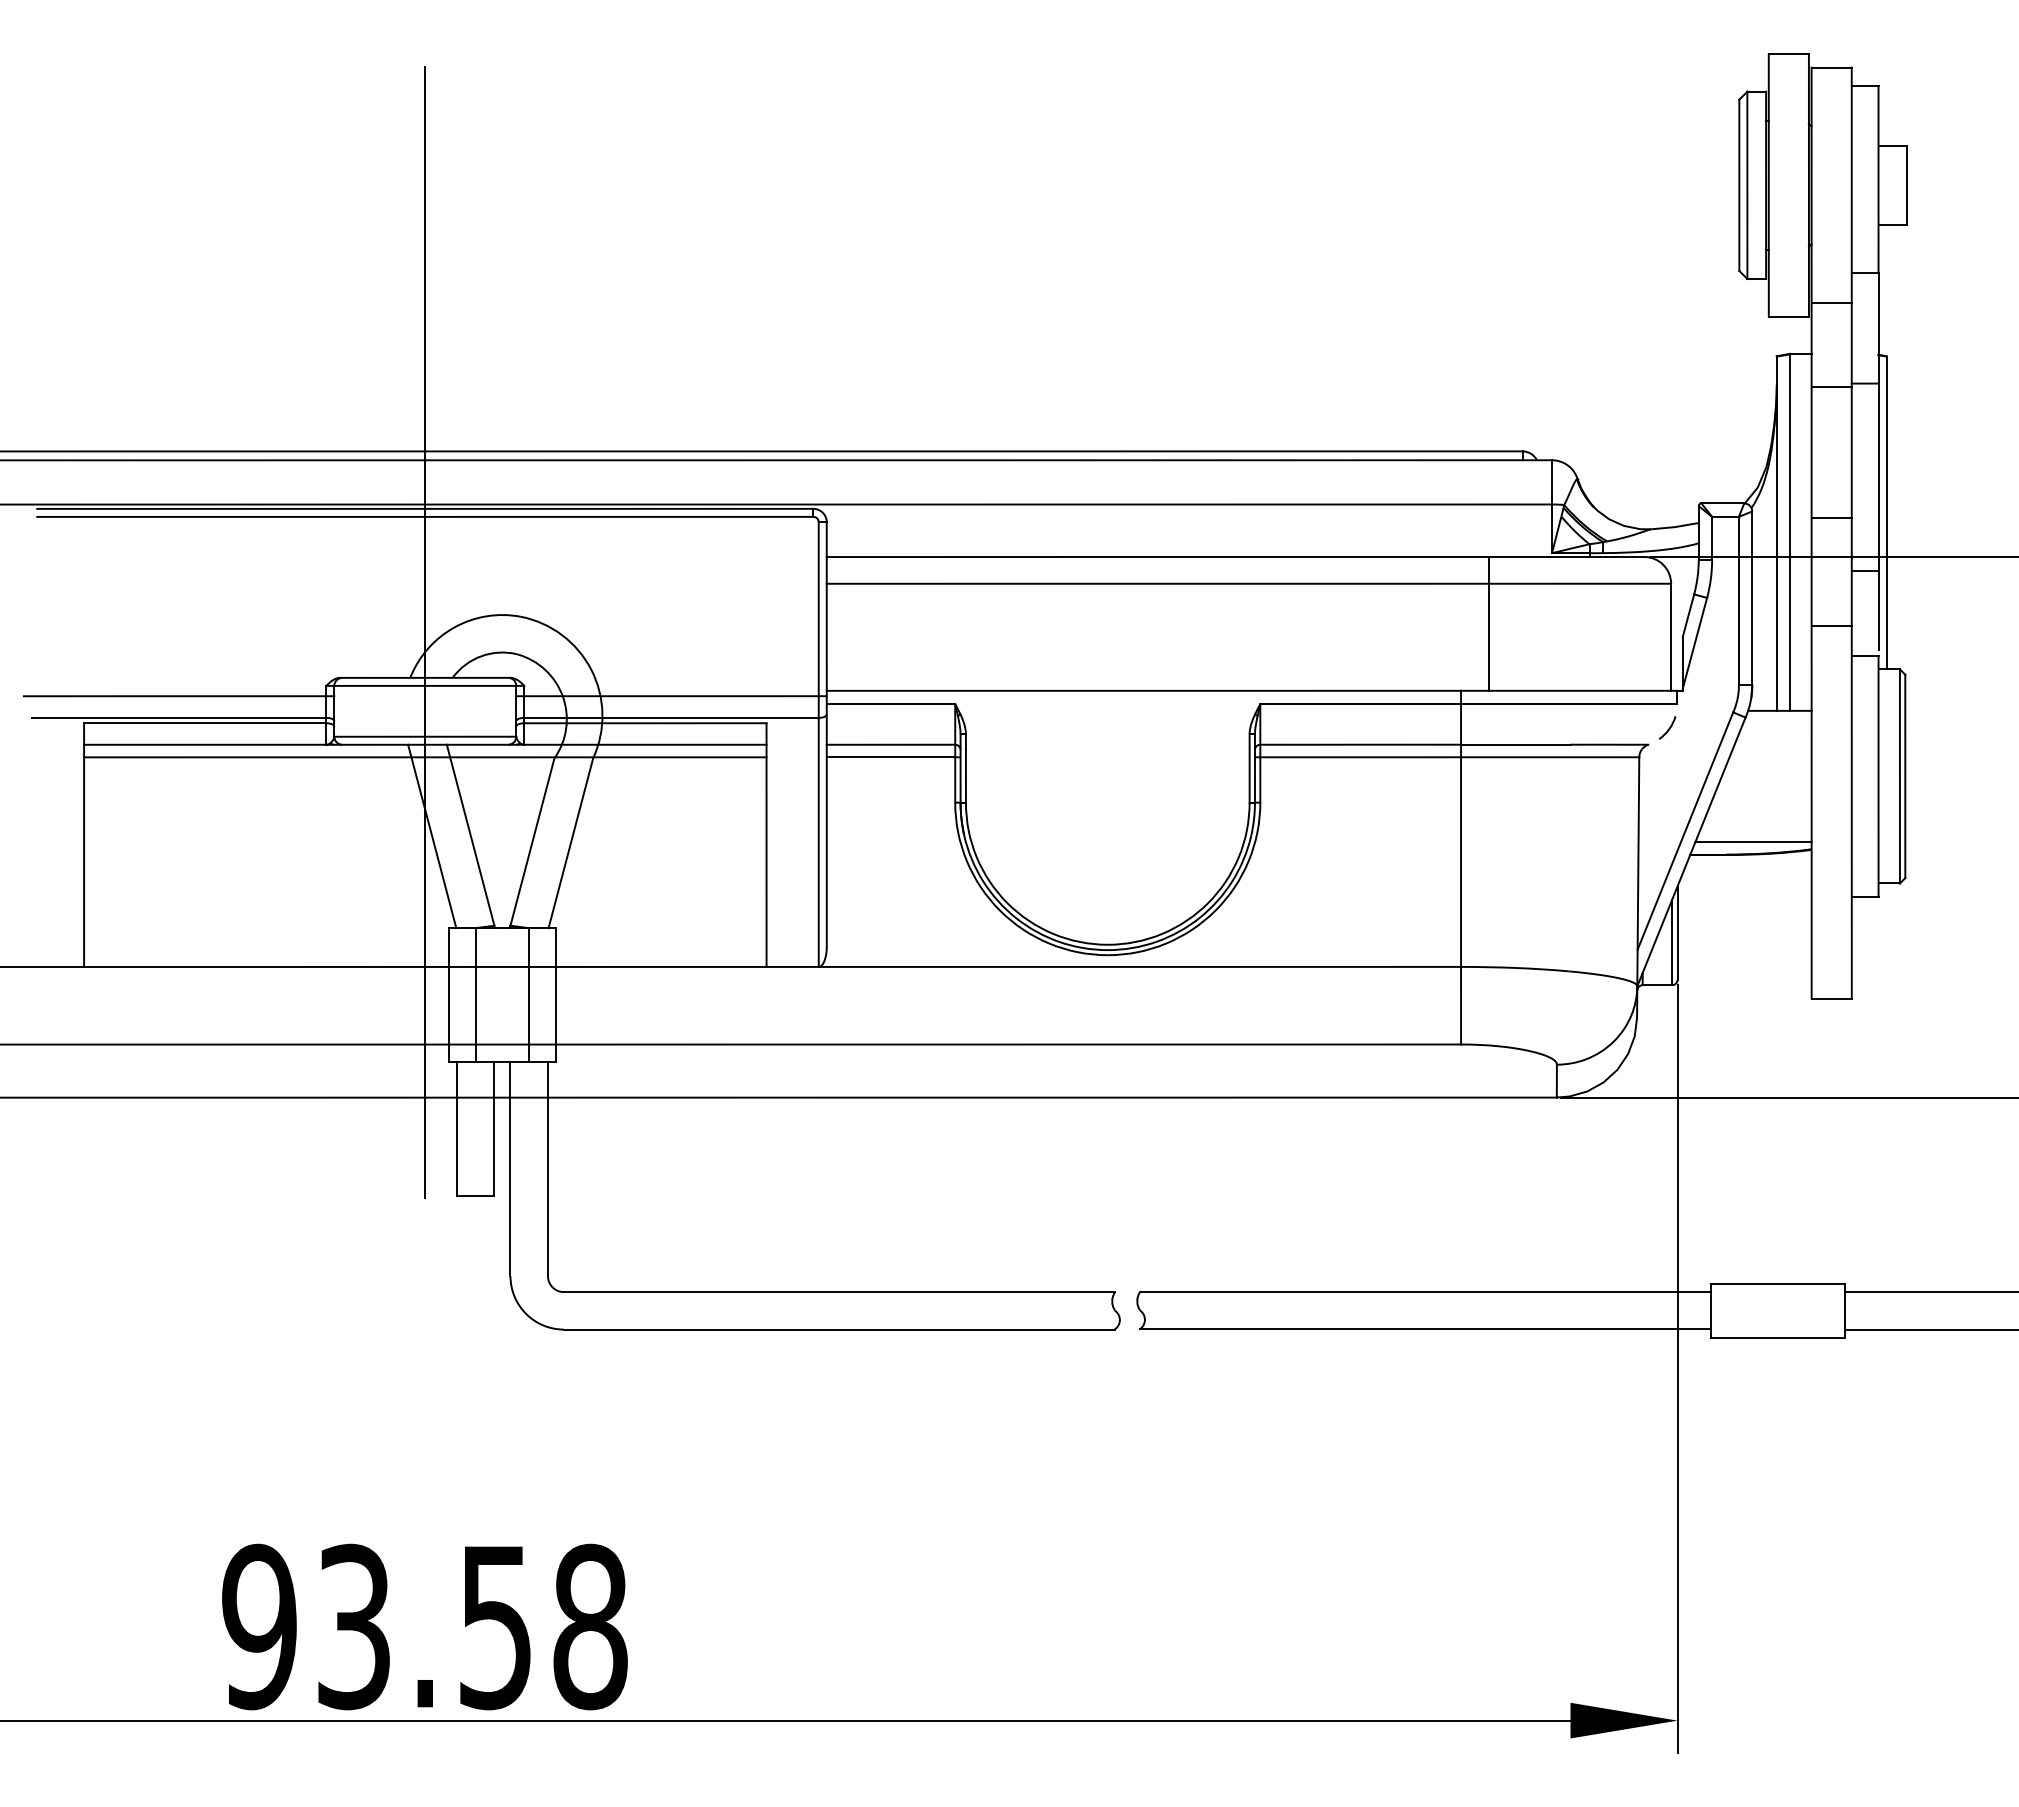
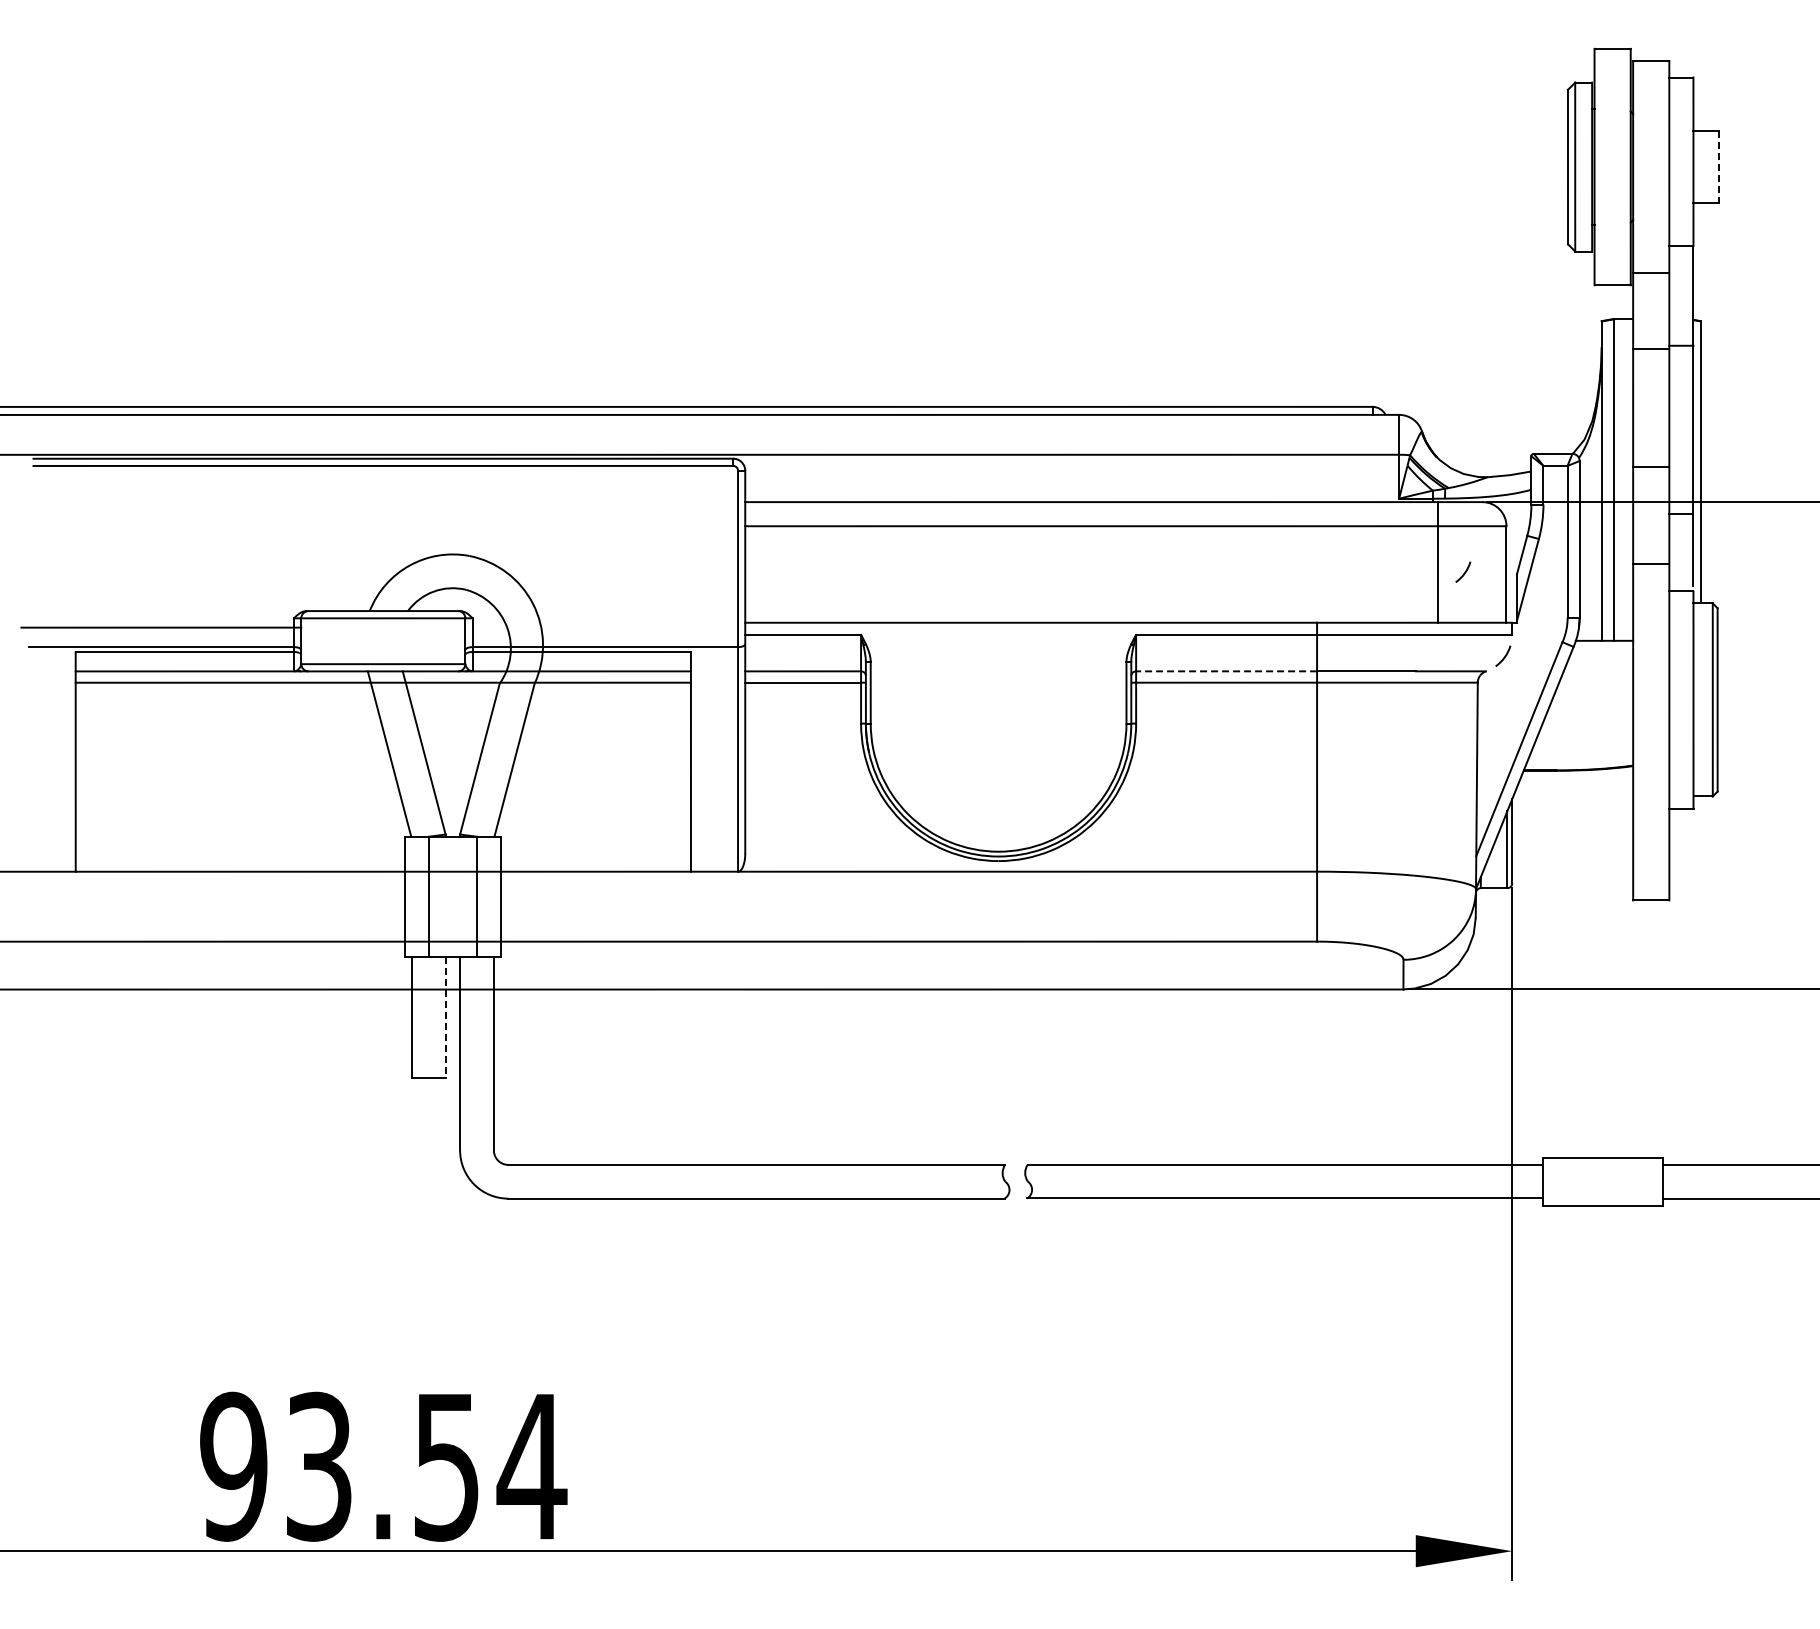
line: (1906, 185) -> (1718, 167), solid -> dashed
line: (1489, 623) -> (1438, 562), moved
line: (425, 631) -> (383, 569), removed
arc: (1624, 633) -> (1464, 571), added
line: (671, 696) -> (605, 627), removed
line: (1360, 744) -> (1226, 671), solid -> dashed
line: (1753, 842) -> (1580, 759), removed
line: (494, 1129) -> (445, 1018), solid -> dashed
text: (589, 1626) -> (531, 1466), 93.58 -> 93.54

